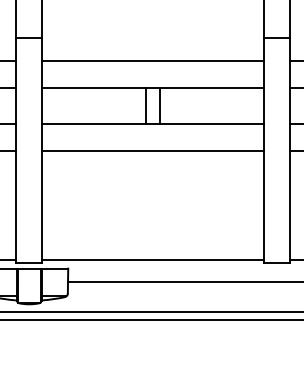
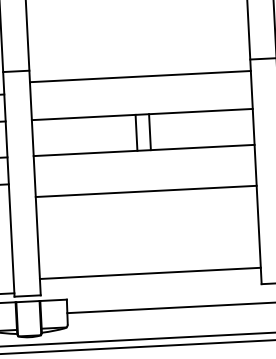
line: (152, 60) -> (139, 76), moved
line: (152, 150) -> (145, 191), moved
line: (152, 259) -> (149, 273), moved

